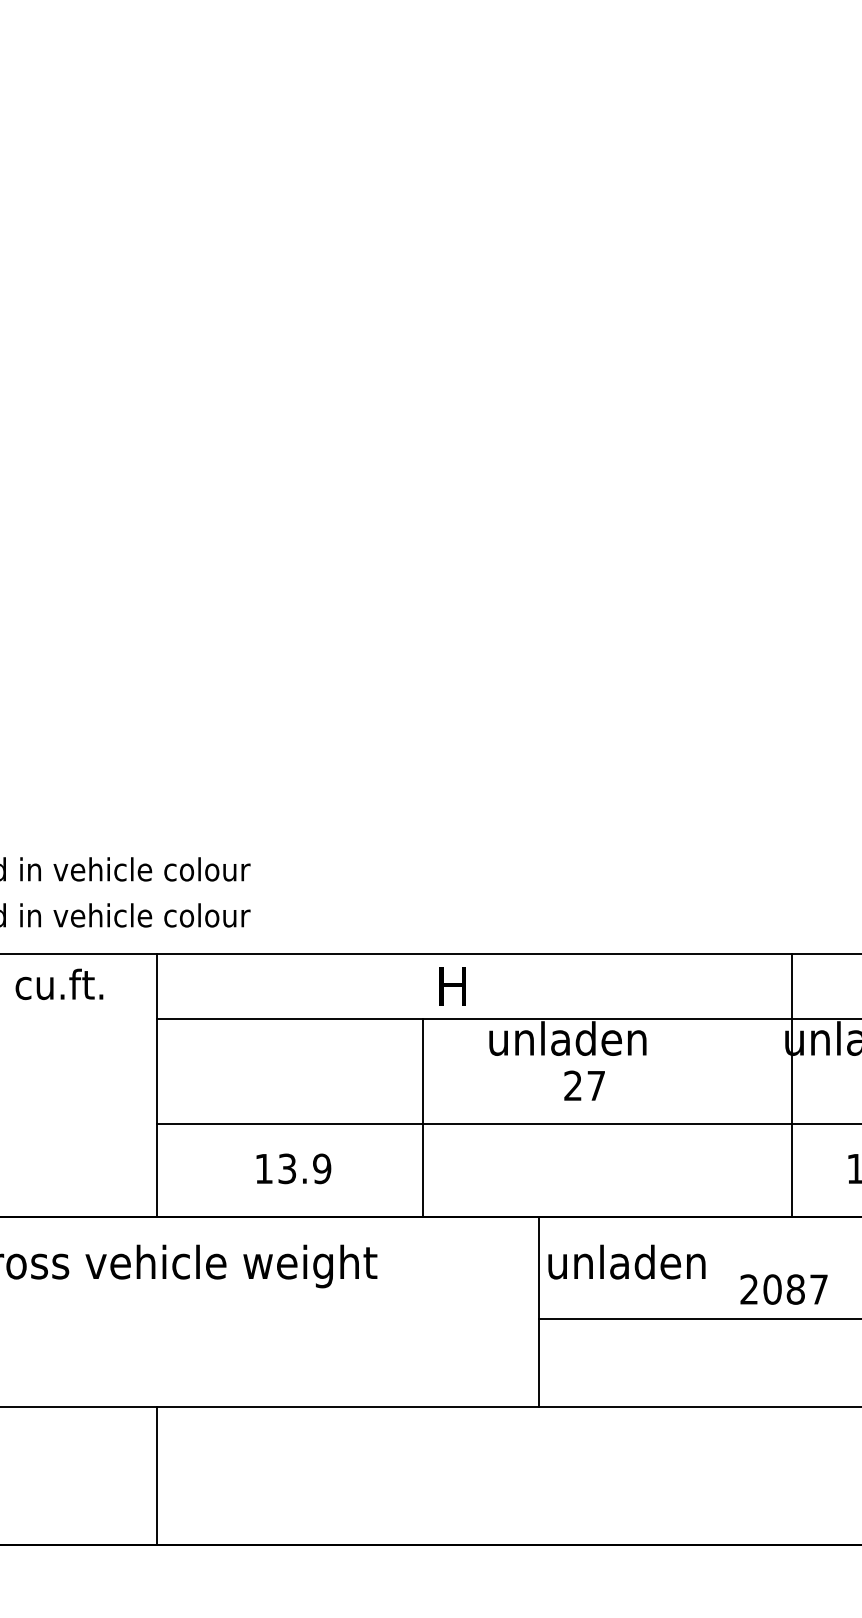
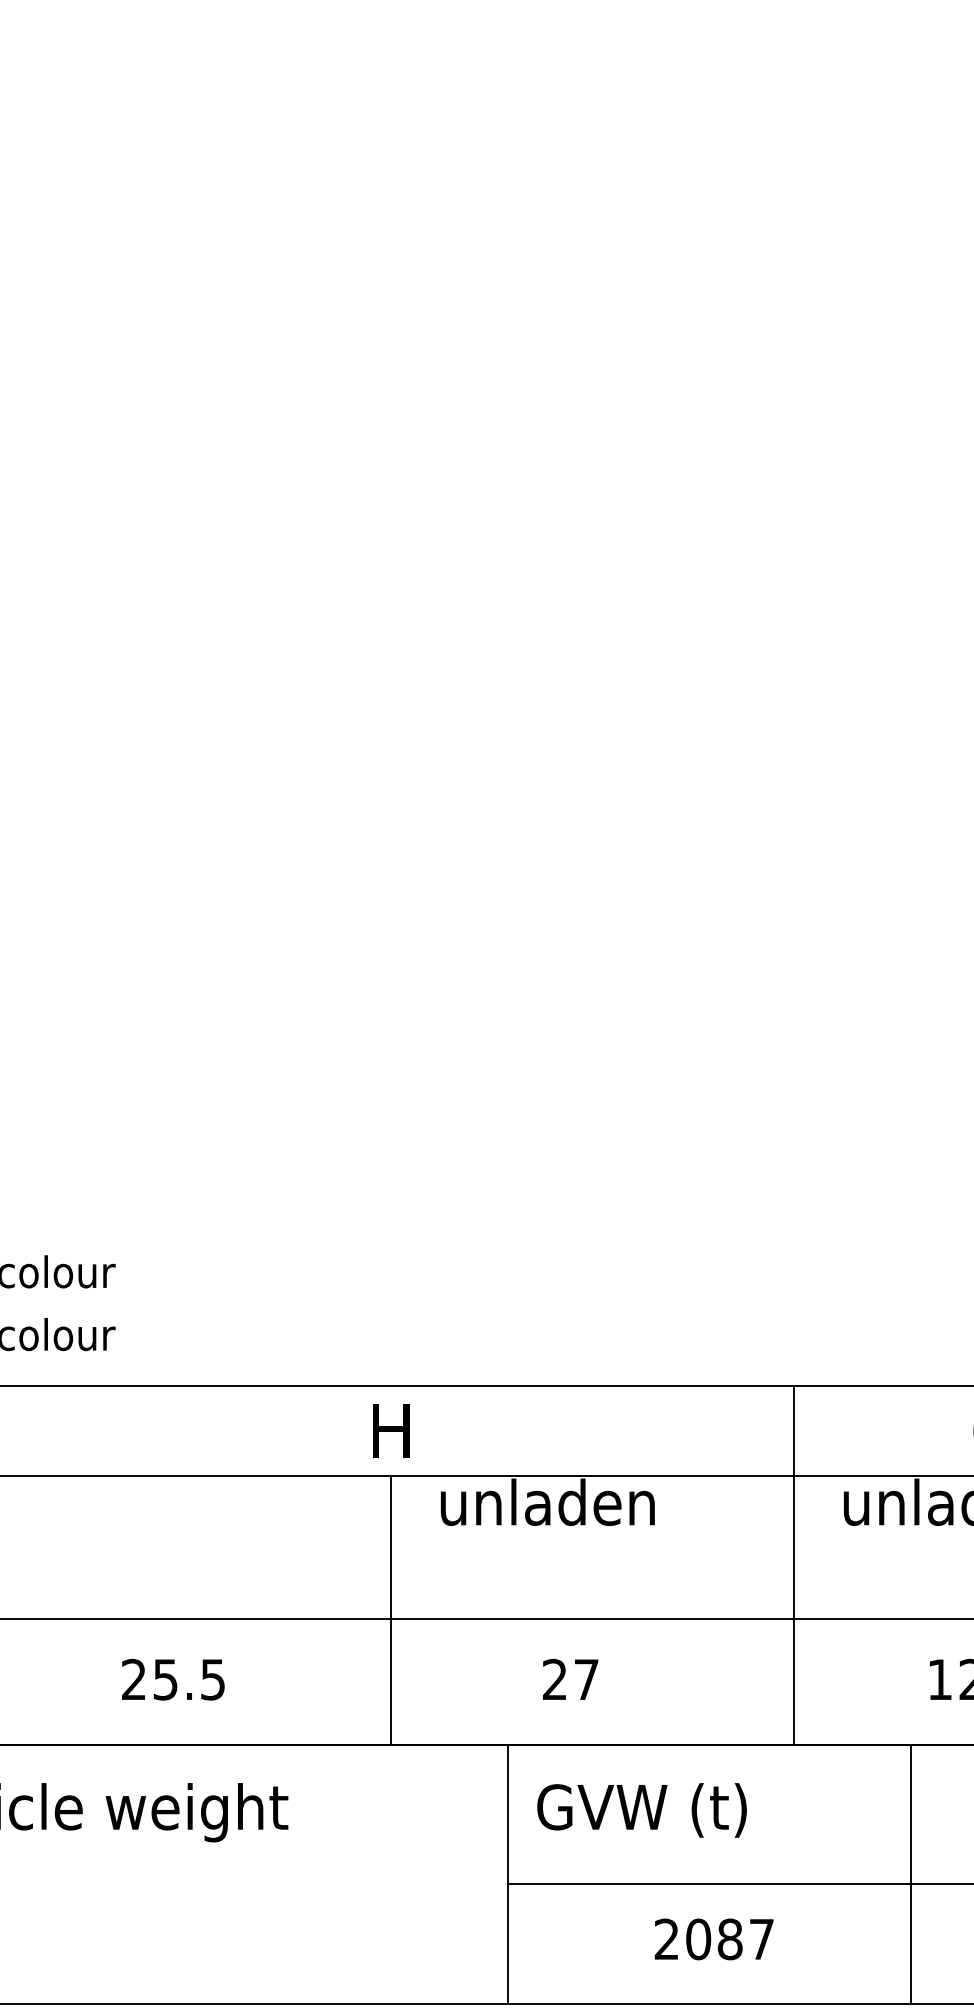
line: (791, 1084) -> (793, 1564), moved
text: (584, 1085) -> (570, 1679), moved
line: (423, 1117) -> (392, 1609), moved
text: (293, 1168) -> (174, 1679), 13.9 -> 25.5
text: (631, 1264) -> (634, 1809), unladen -> GVW (t)
text: (783, 1289) -> (713, 1939), moved
line: (834, 1311) -> (910, 1873), added

